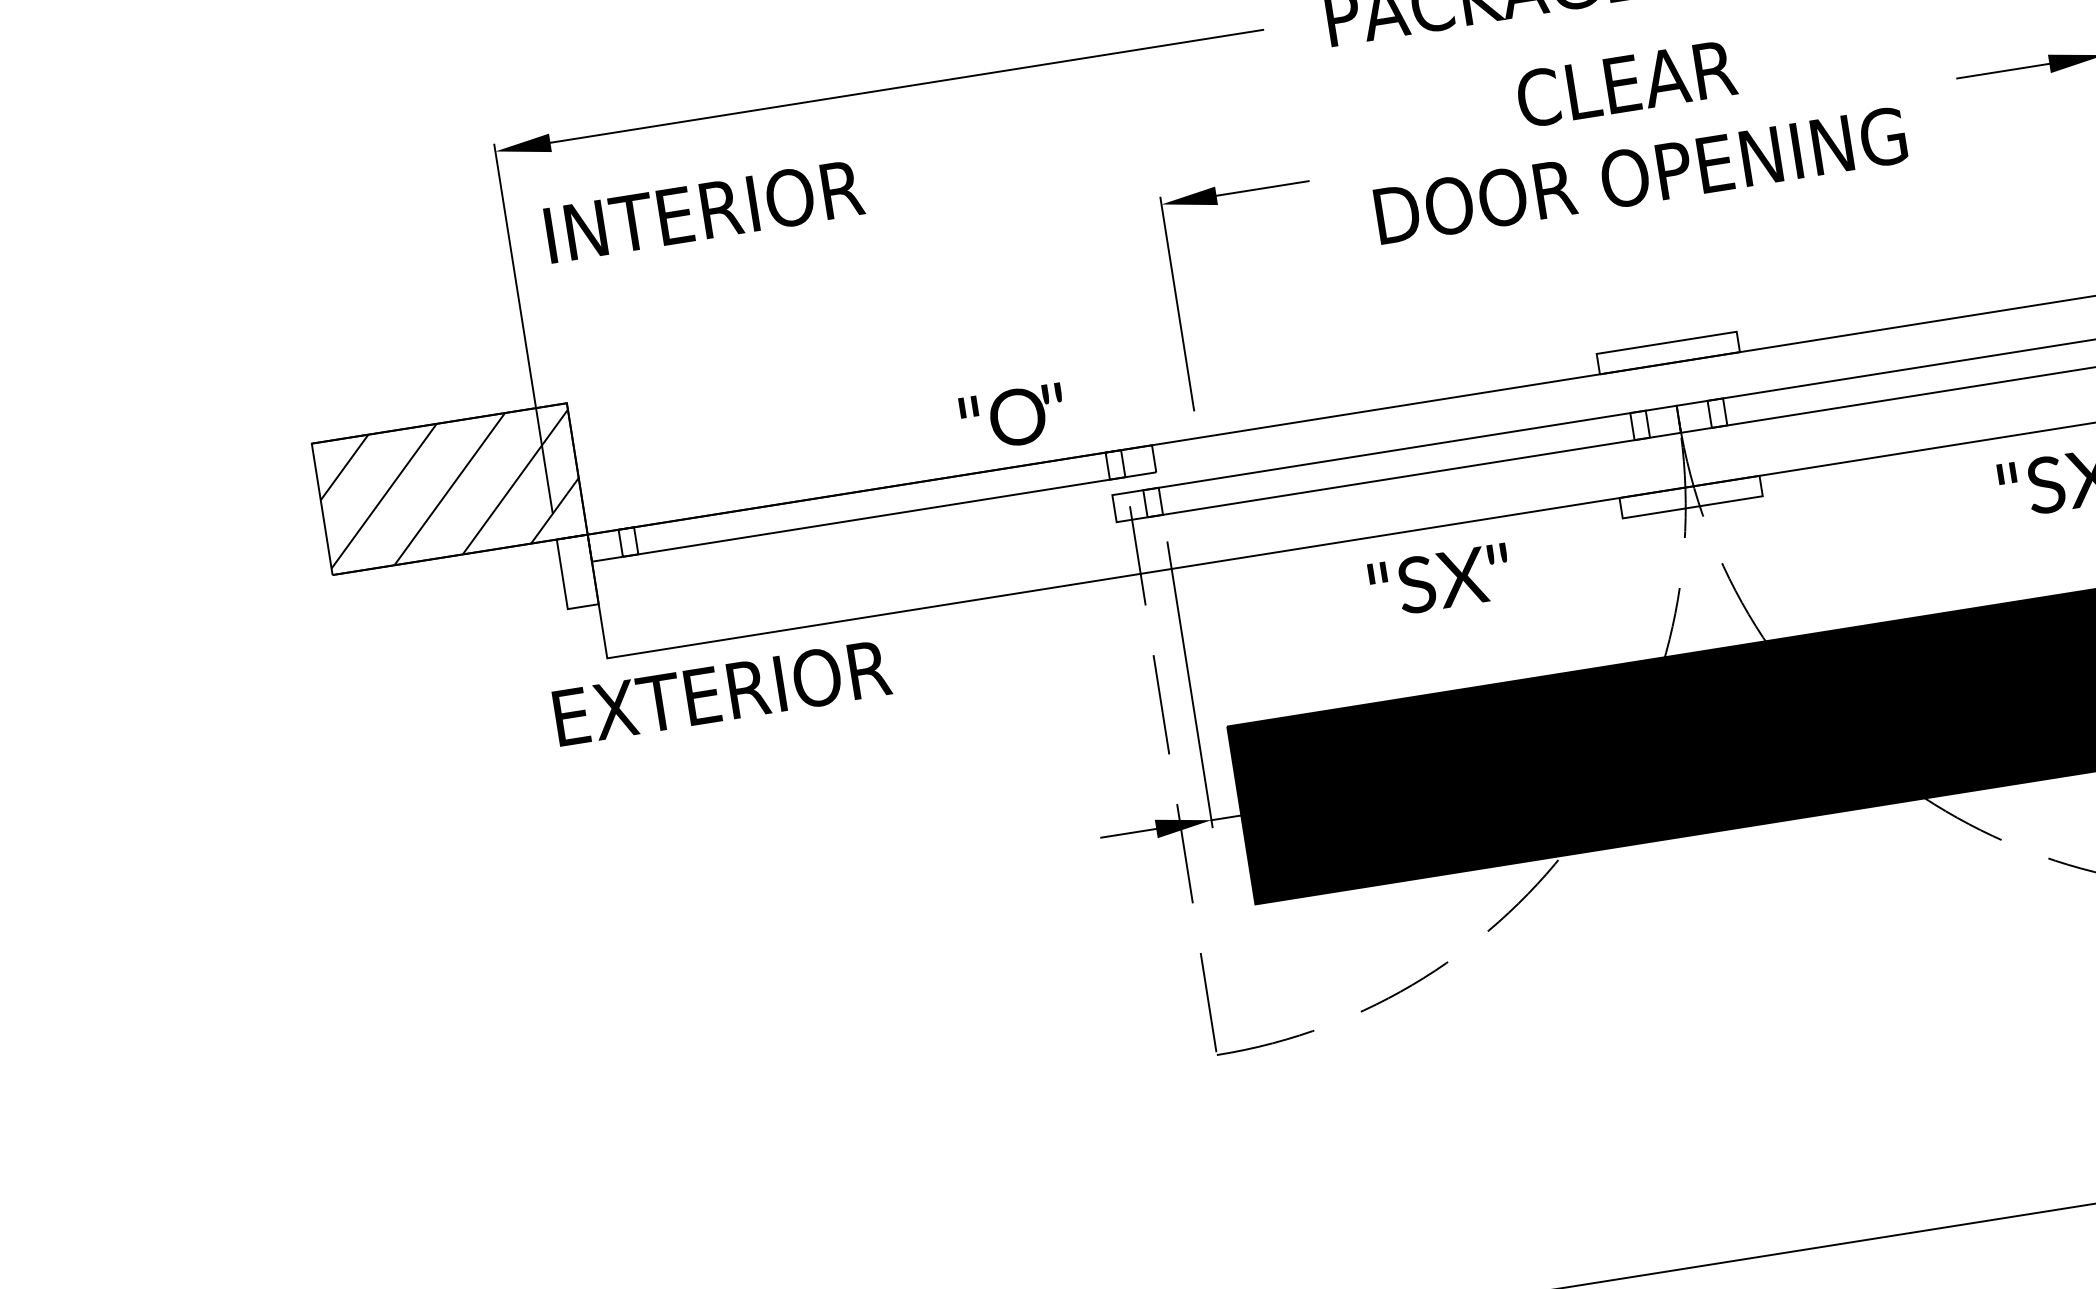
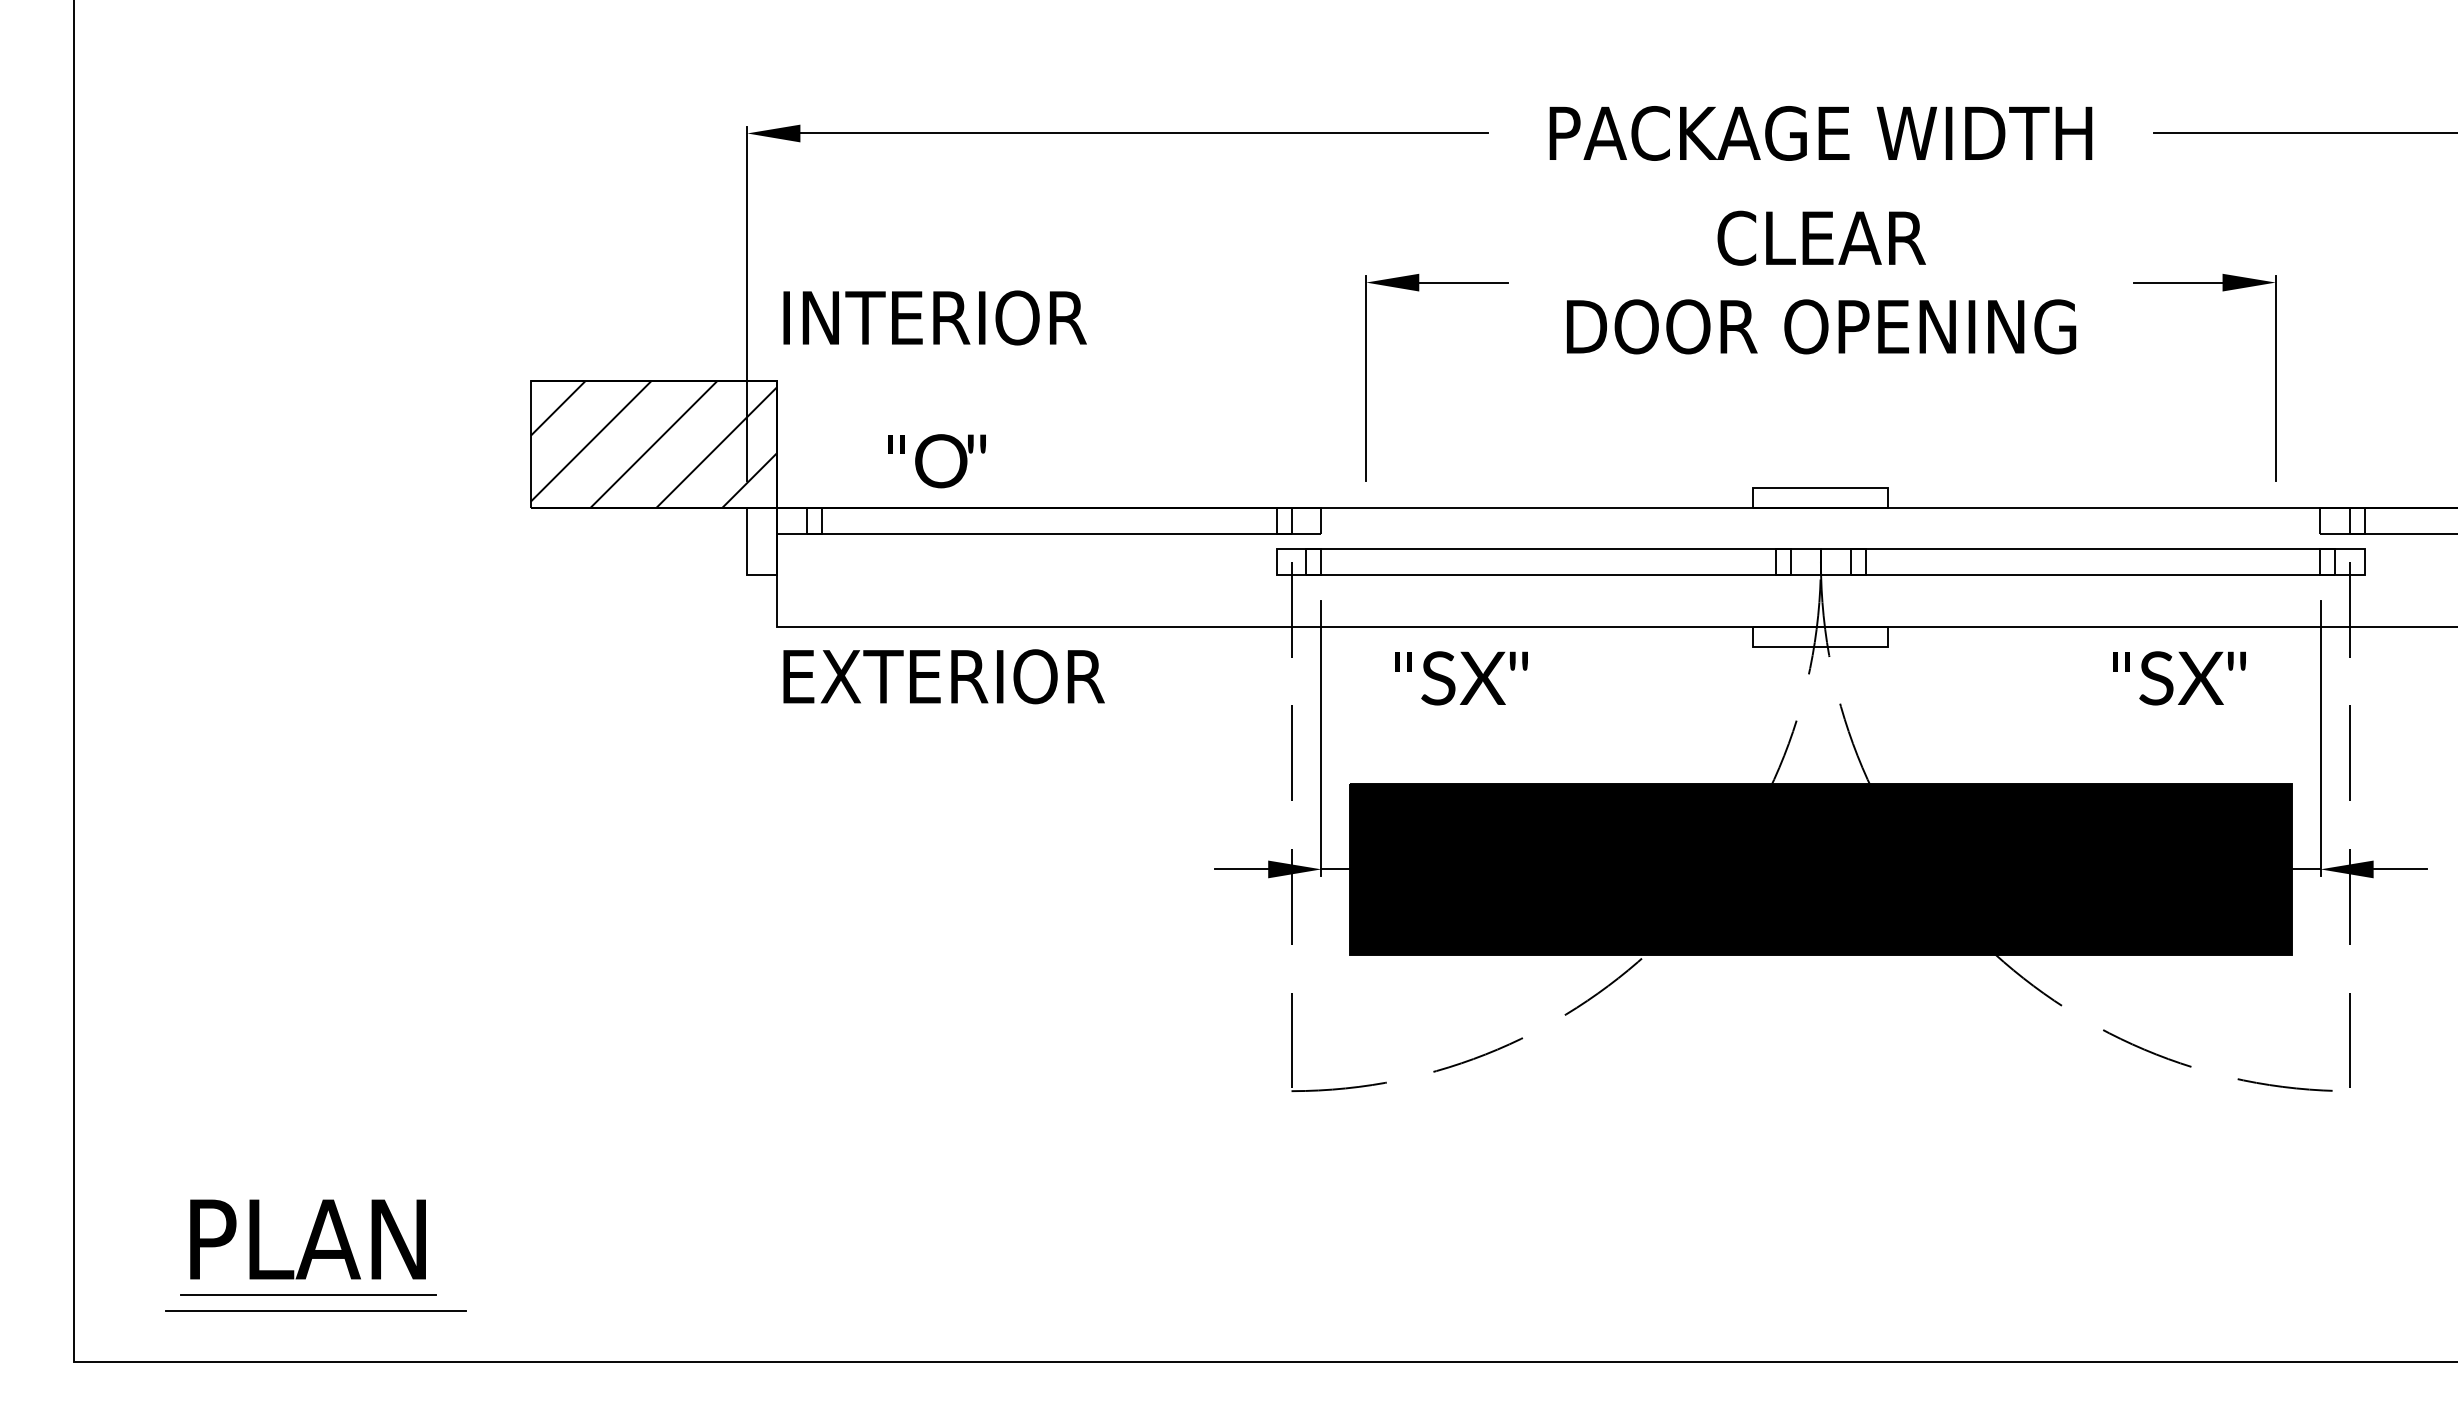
text: (703, 211) -> (934, 317), moved
text: (1012, 418) -> (936, 461), moved
text: (1440, 581) -> (1461, 678), moved
text: (721, 692) -> (943, 676), moved

